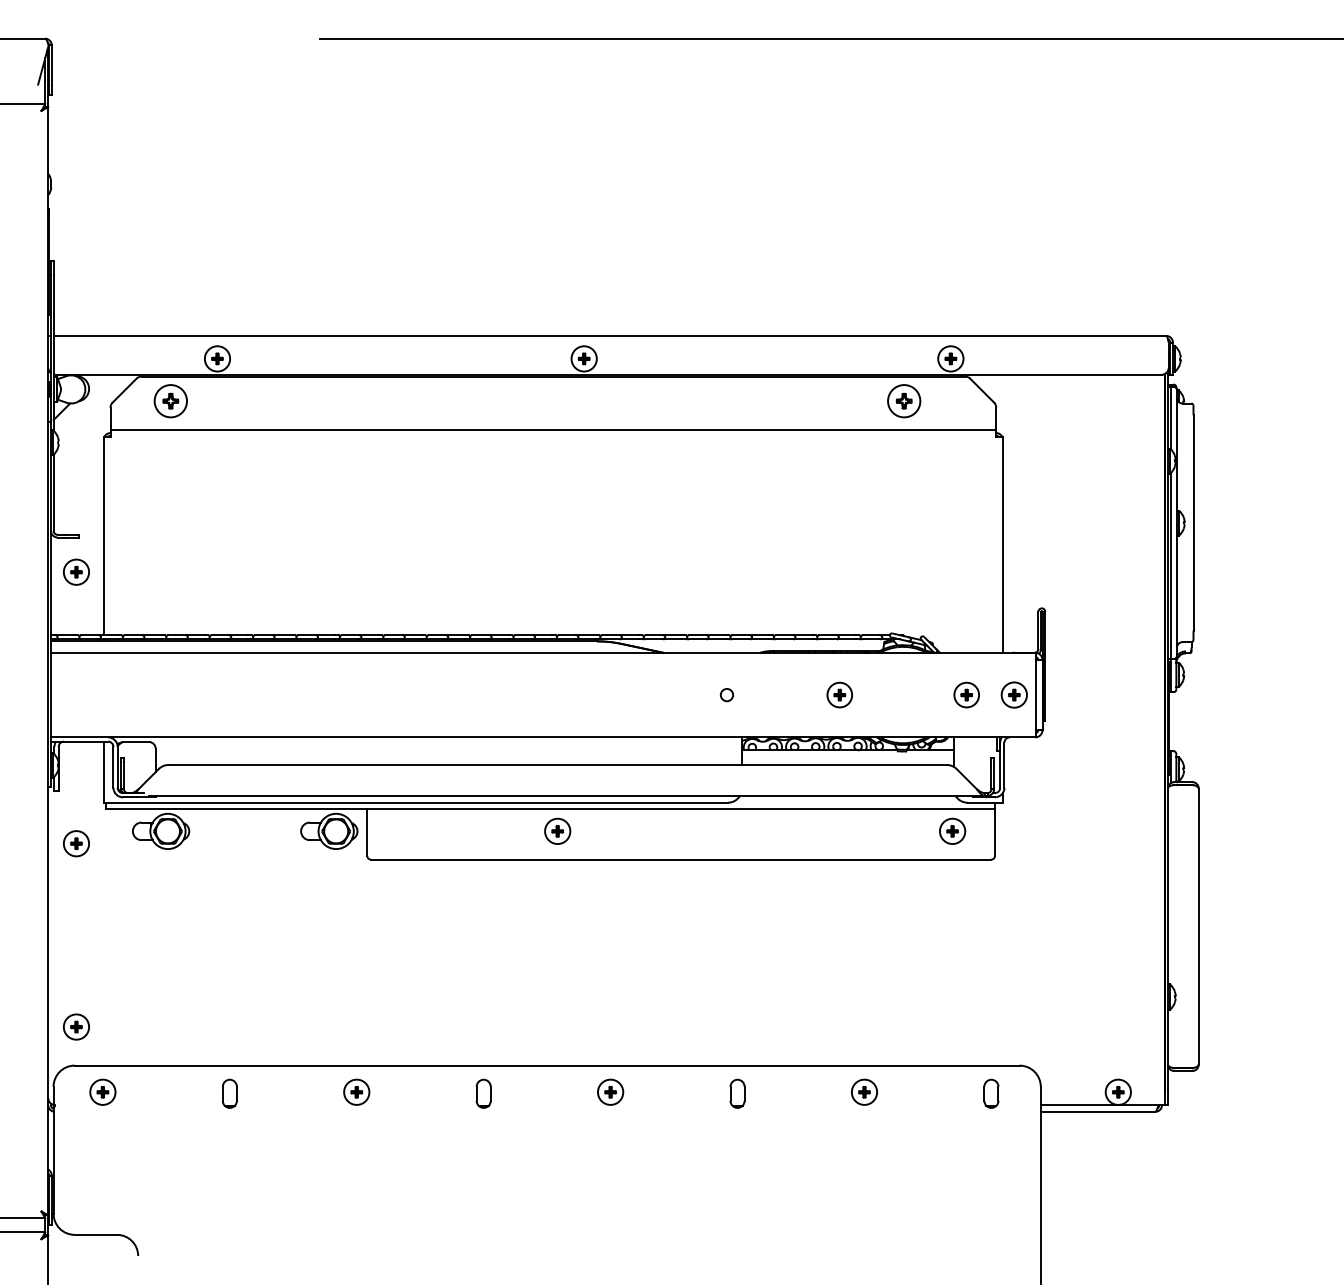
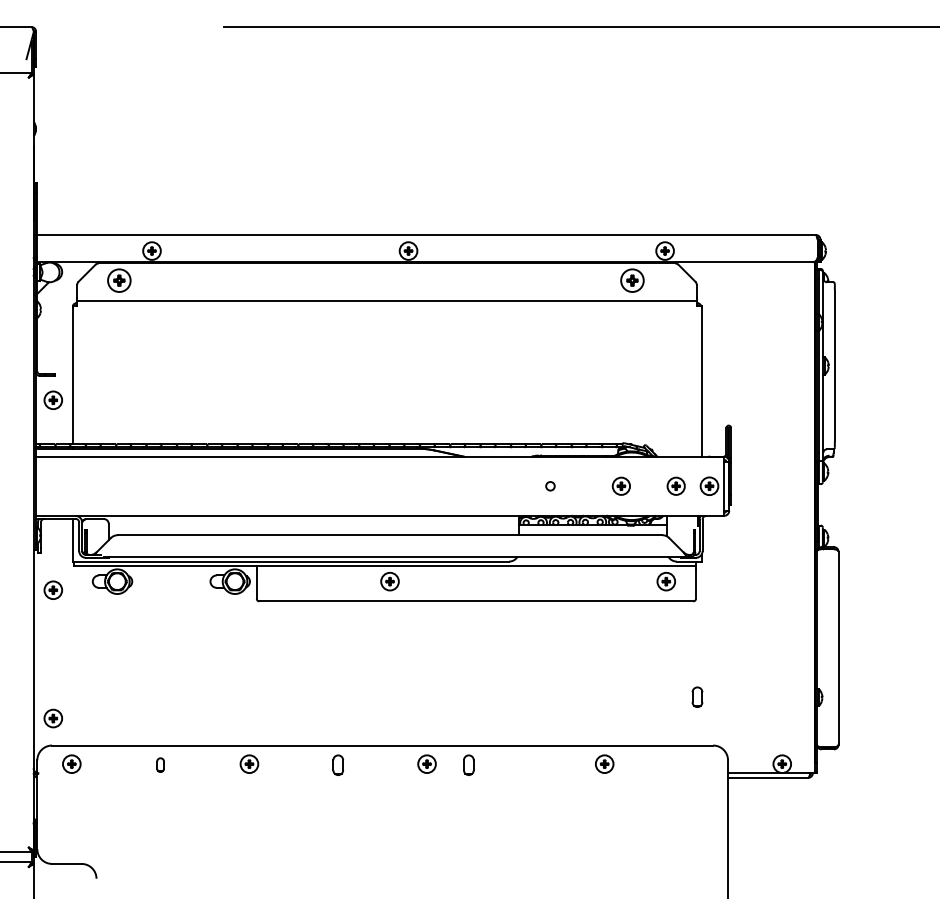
part: (838, 693) -> (620, 485), moved
circle: (727, 695) -> (550, 486), moved
part: (229, 1092) -> (160, 764), size x0.7
part: (737, 1092) -> (468, 764), moved
part: (991, 1092) -> (697, 696), moved

